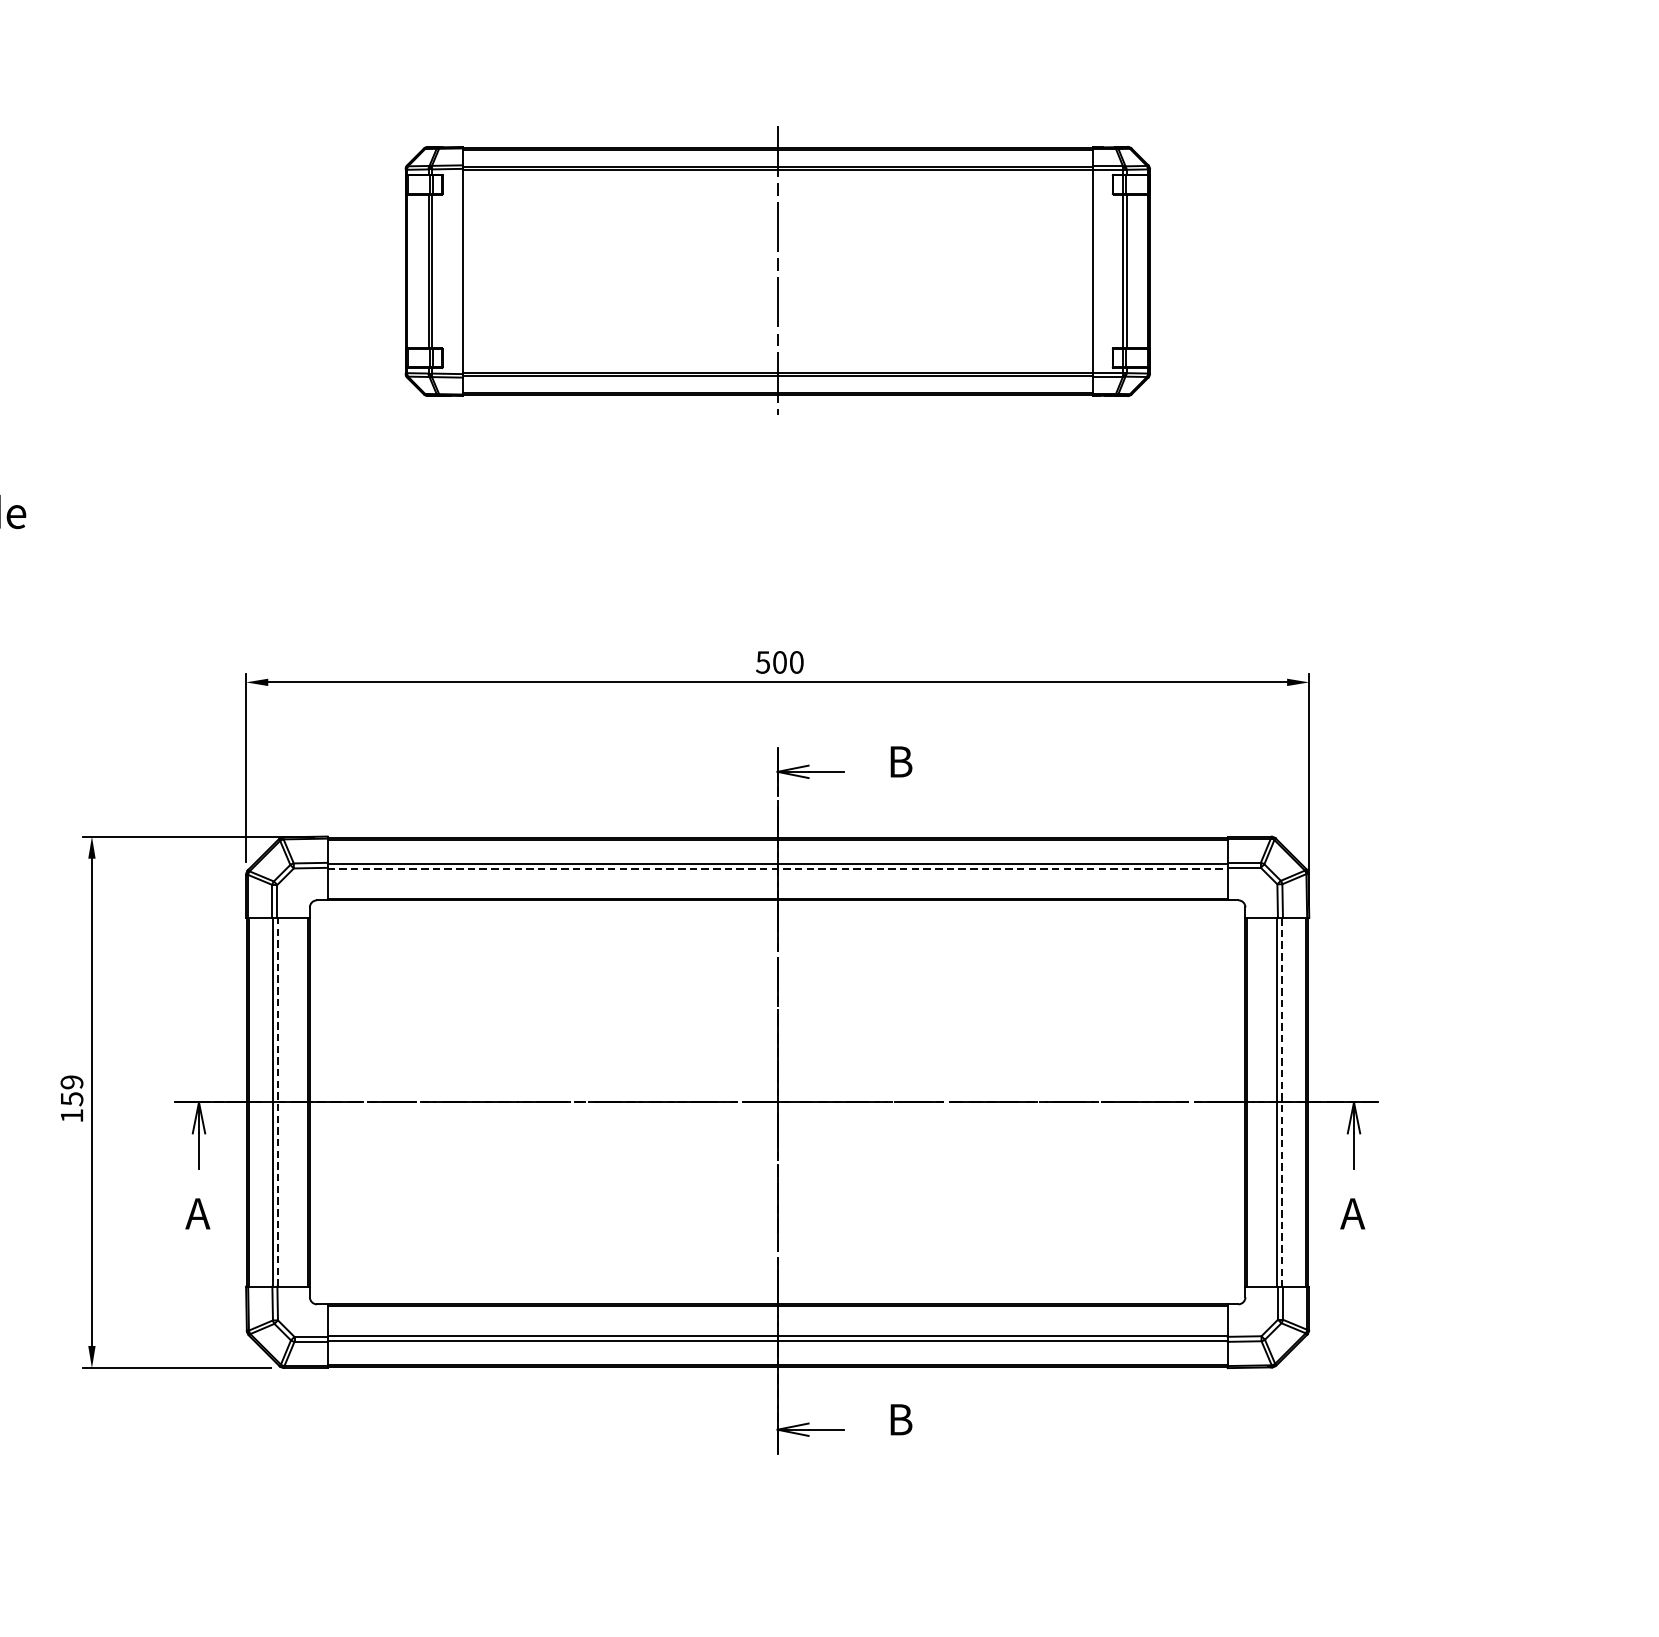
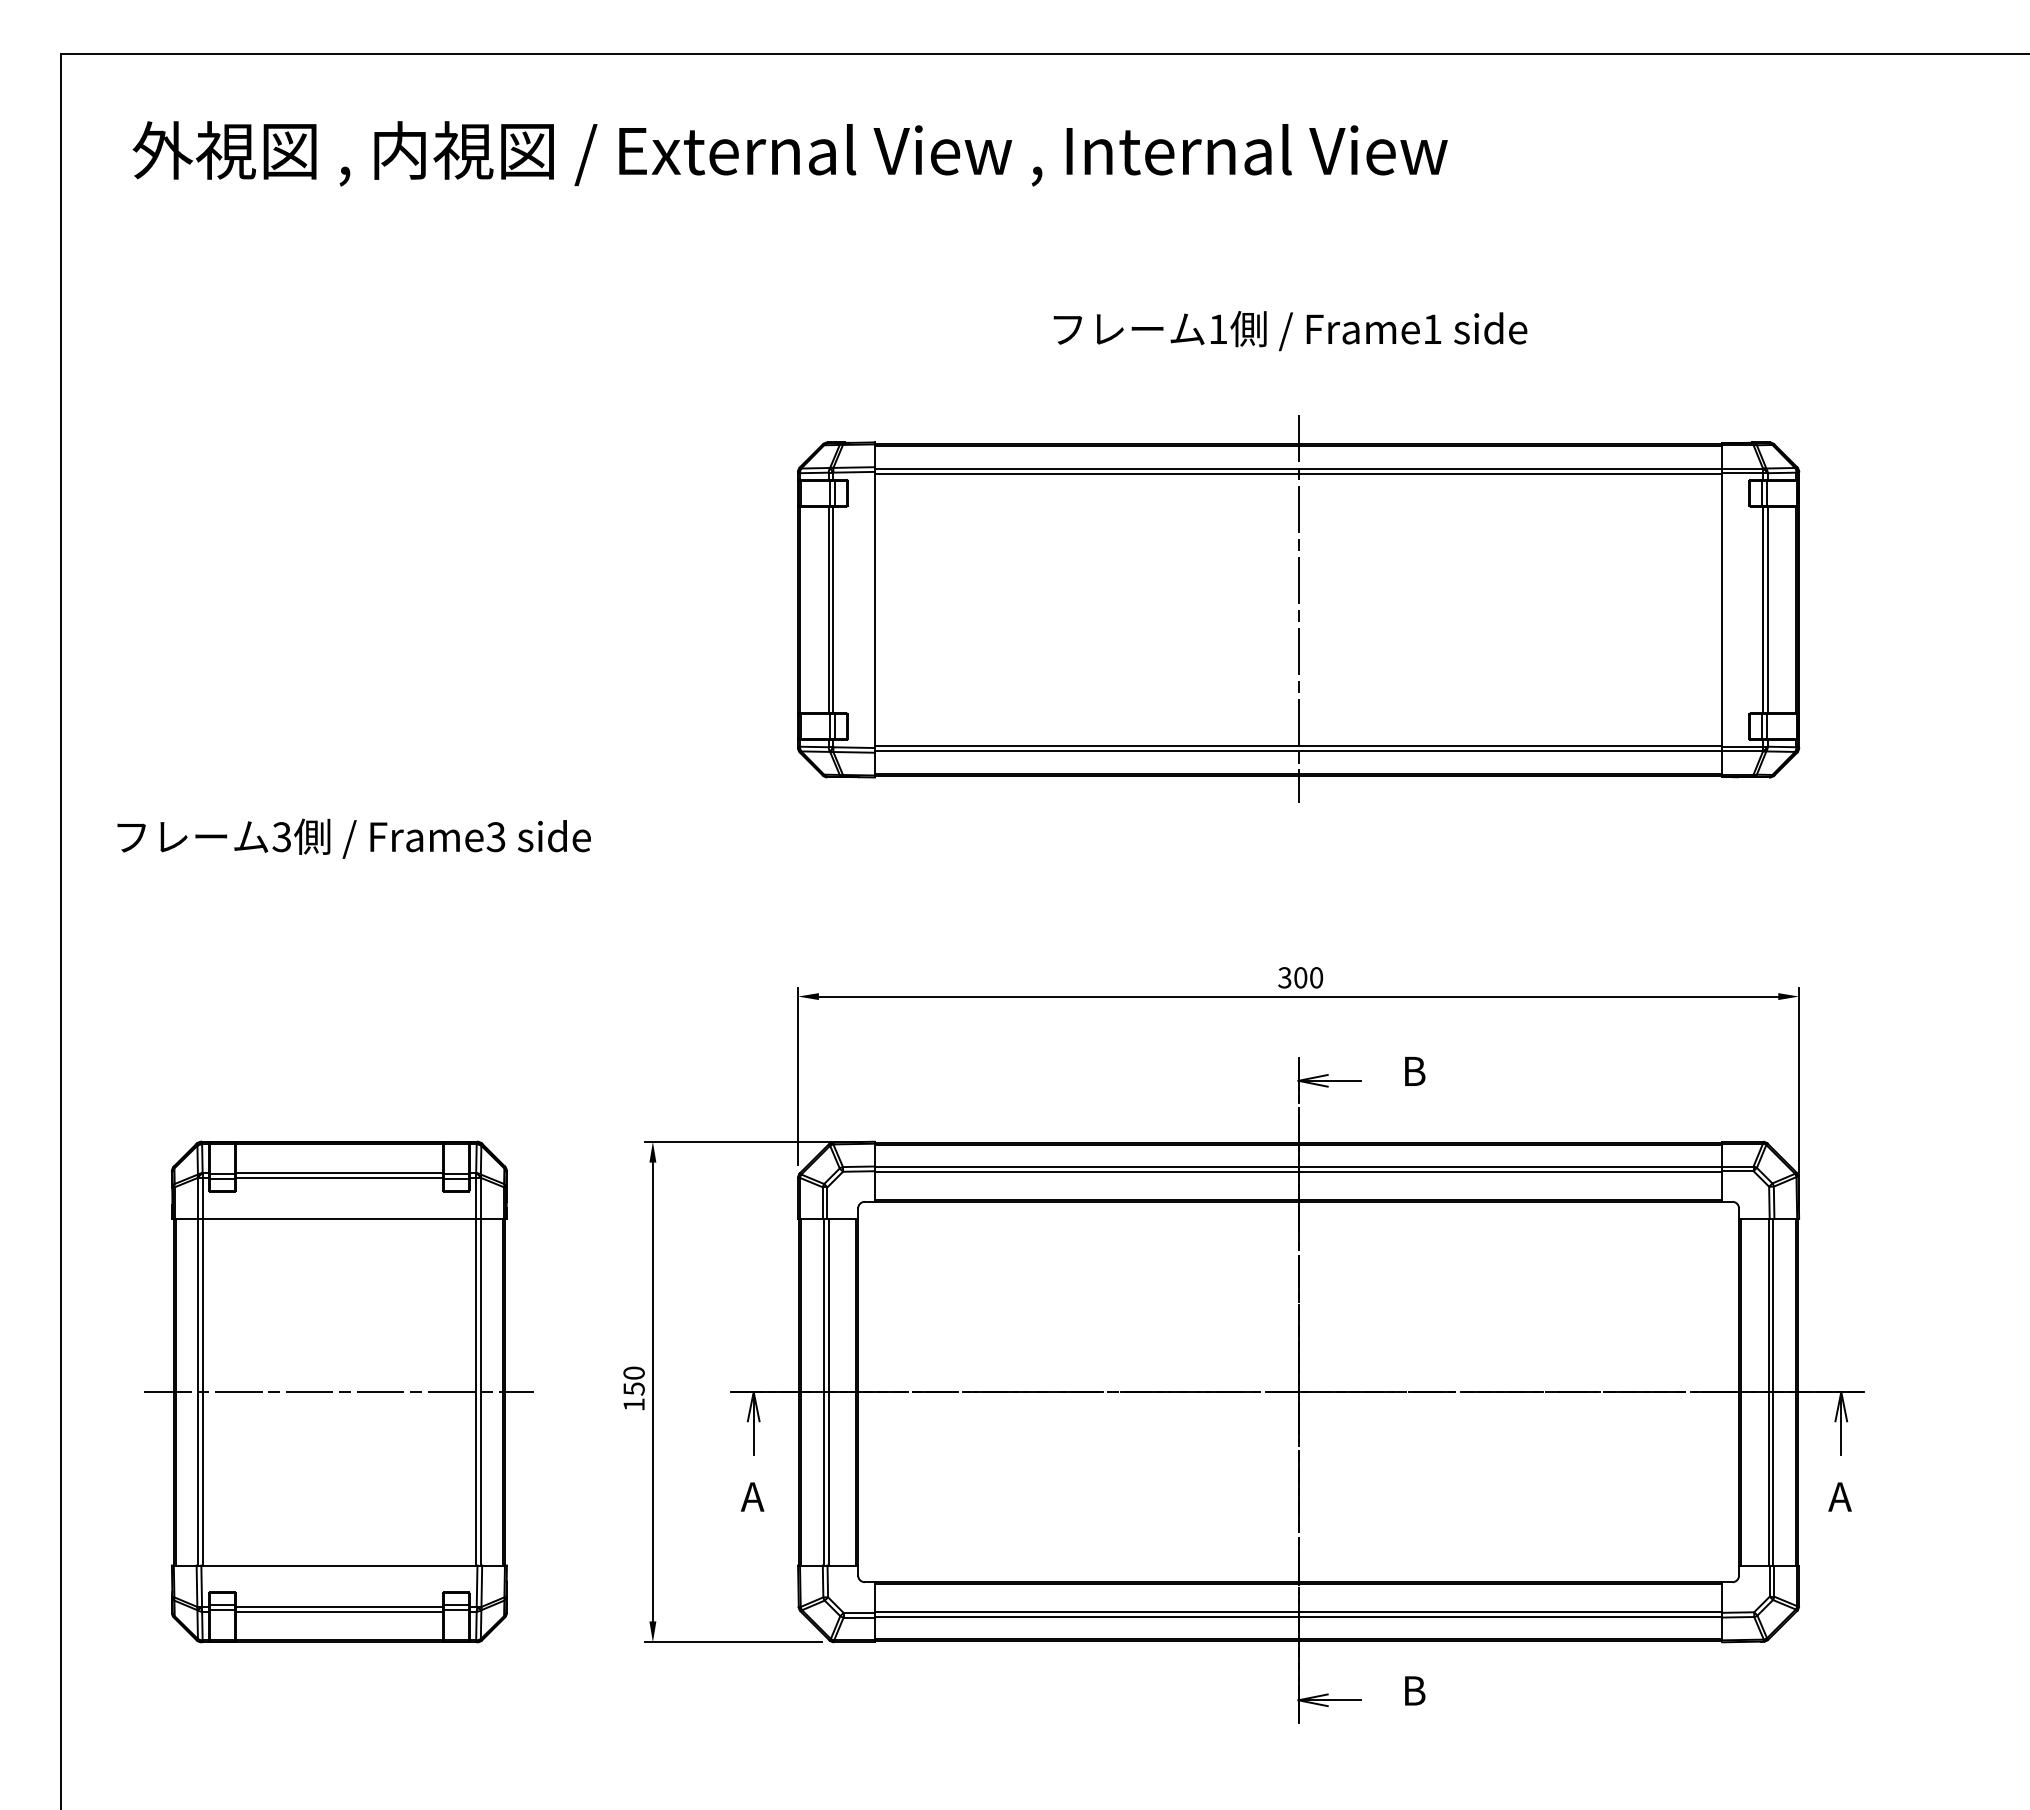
part: (777, 270) -> (1298, 608), size x1.43
text: (762, 662) -> (1284, 977), 500 -> 300
line: (777, 869) -> (1298, 1172), dashed -> solid
text: (71, 1081) -> (633, 1372), 159 -> 150
line: (278, 1102) -> (828, 1392), dashed -> solid
line: (1282, 1102) -> (1773, 1392), dashed -> solid

